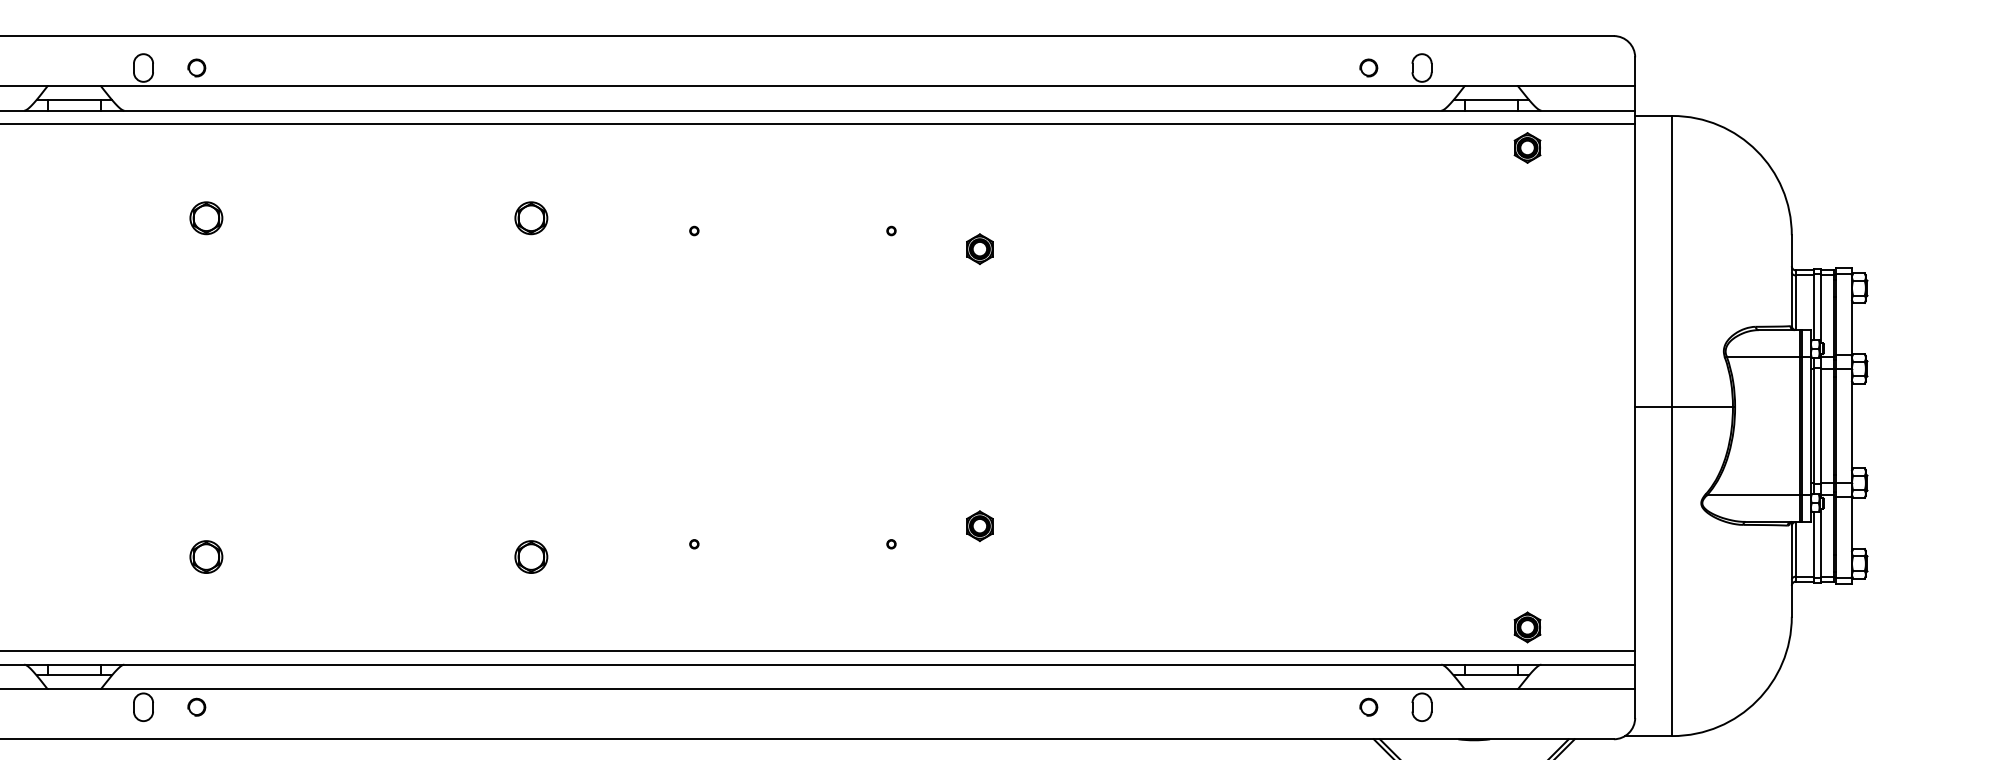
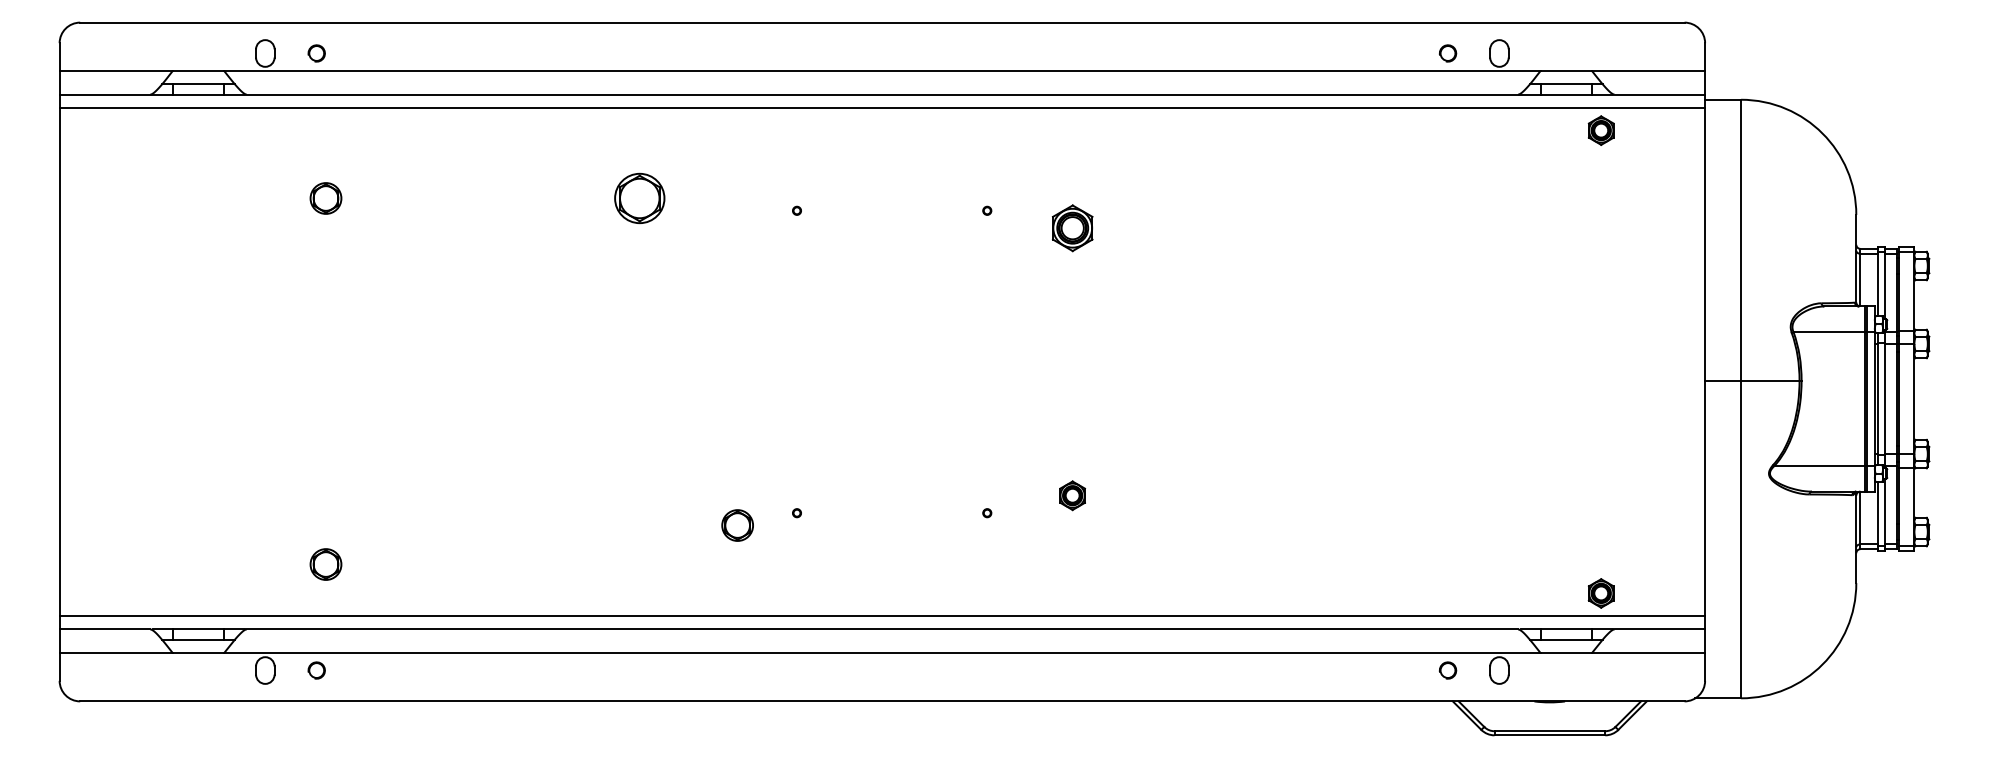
part: (531, 218) -> (639, 198), size x1.6
part: (979, 249) -> (1072, 228), size x1.6
part: (205, 557) -> (325, 564), moved
part: (531, 557) -> (737, 525), moved

